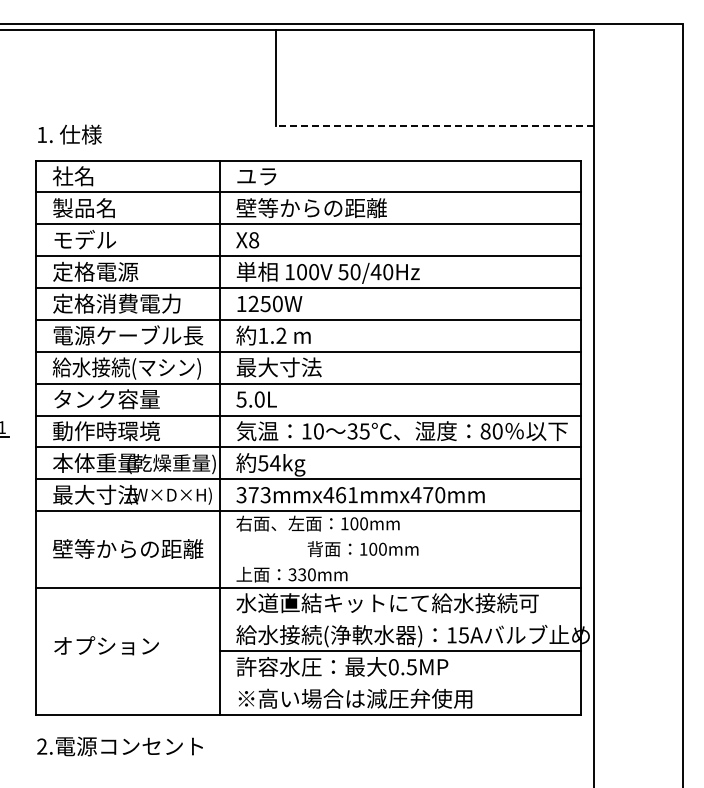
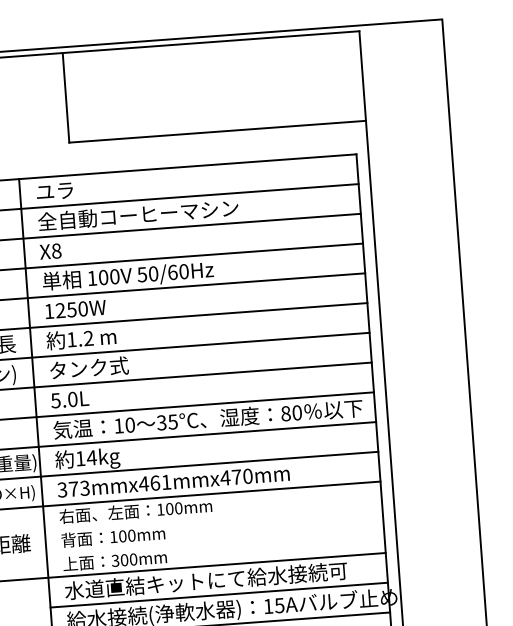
line: (434, 125) -> (217, 131), dashed -> solid
text: (343, 208) -> (137, 215), 壁等からの距離 -> 全自動コーヒーマシン
text: (375, 272) -> (172, 272), 50/40Hz -> 50/60Hz
text: (278, 367) -> (88, 368), 最大寸法 -> タンク式
text: (263, 463) -> (80, 458), 54kg -> 14kg
text: (362, 548) -> (112, 536), moved
text: (302, 574) -> (124, 559), 330mm -> 300mm
line: (400, 619) -> (219, 595), added

